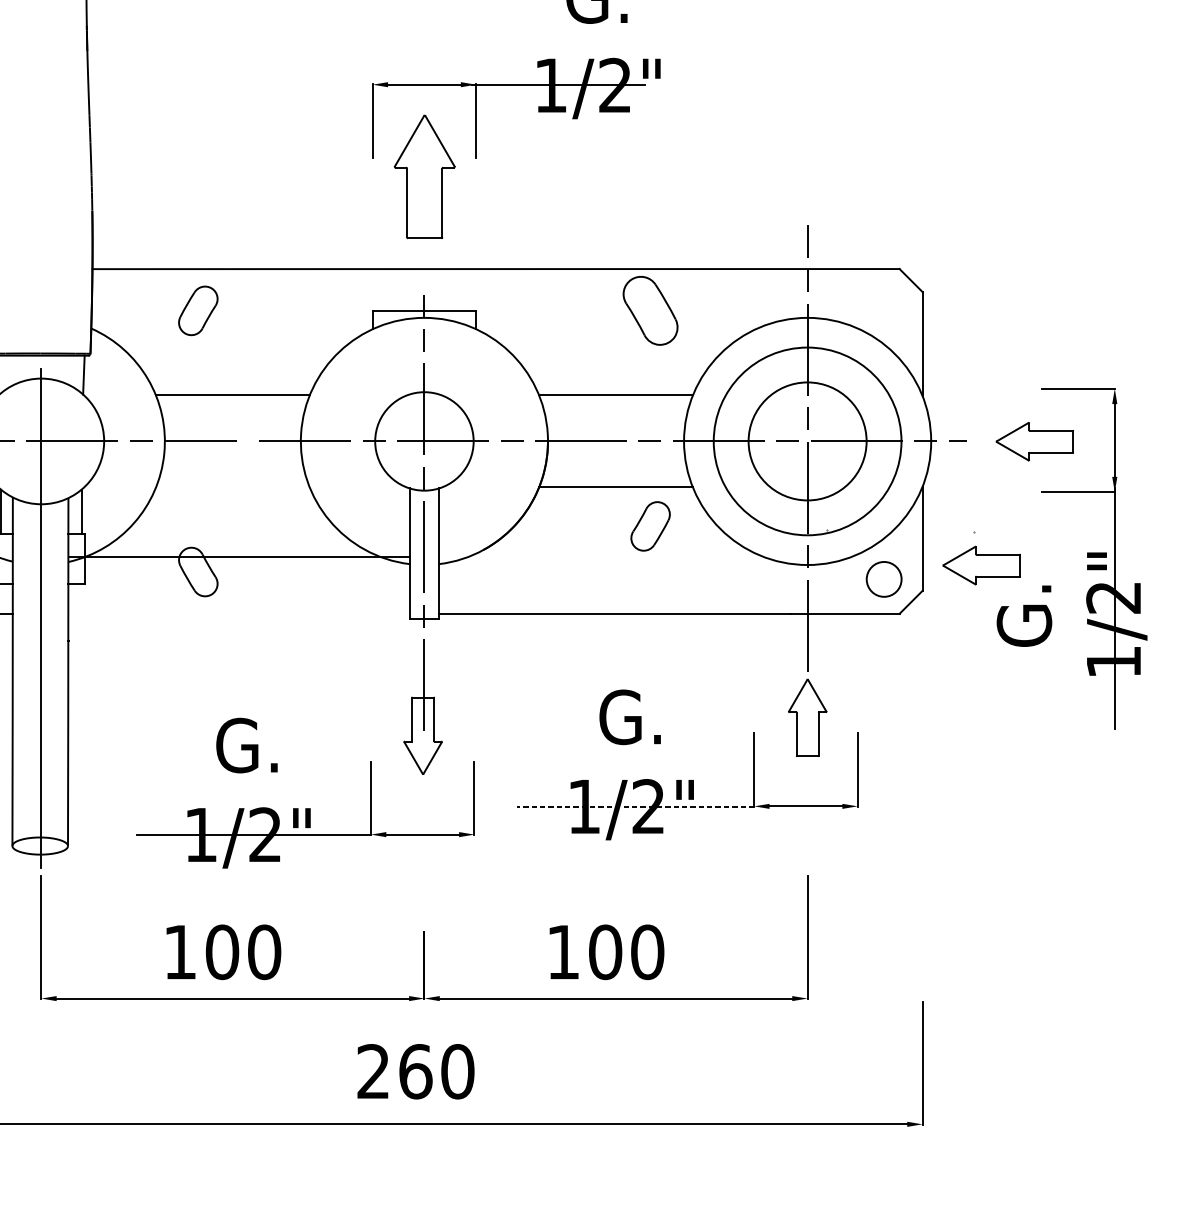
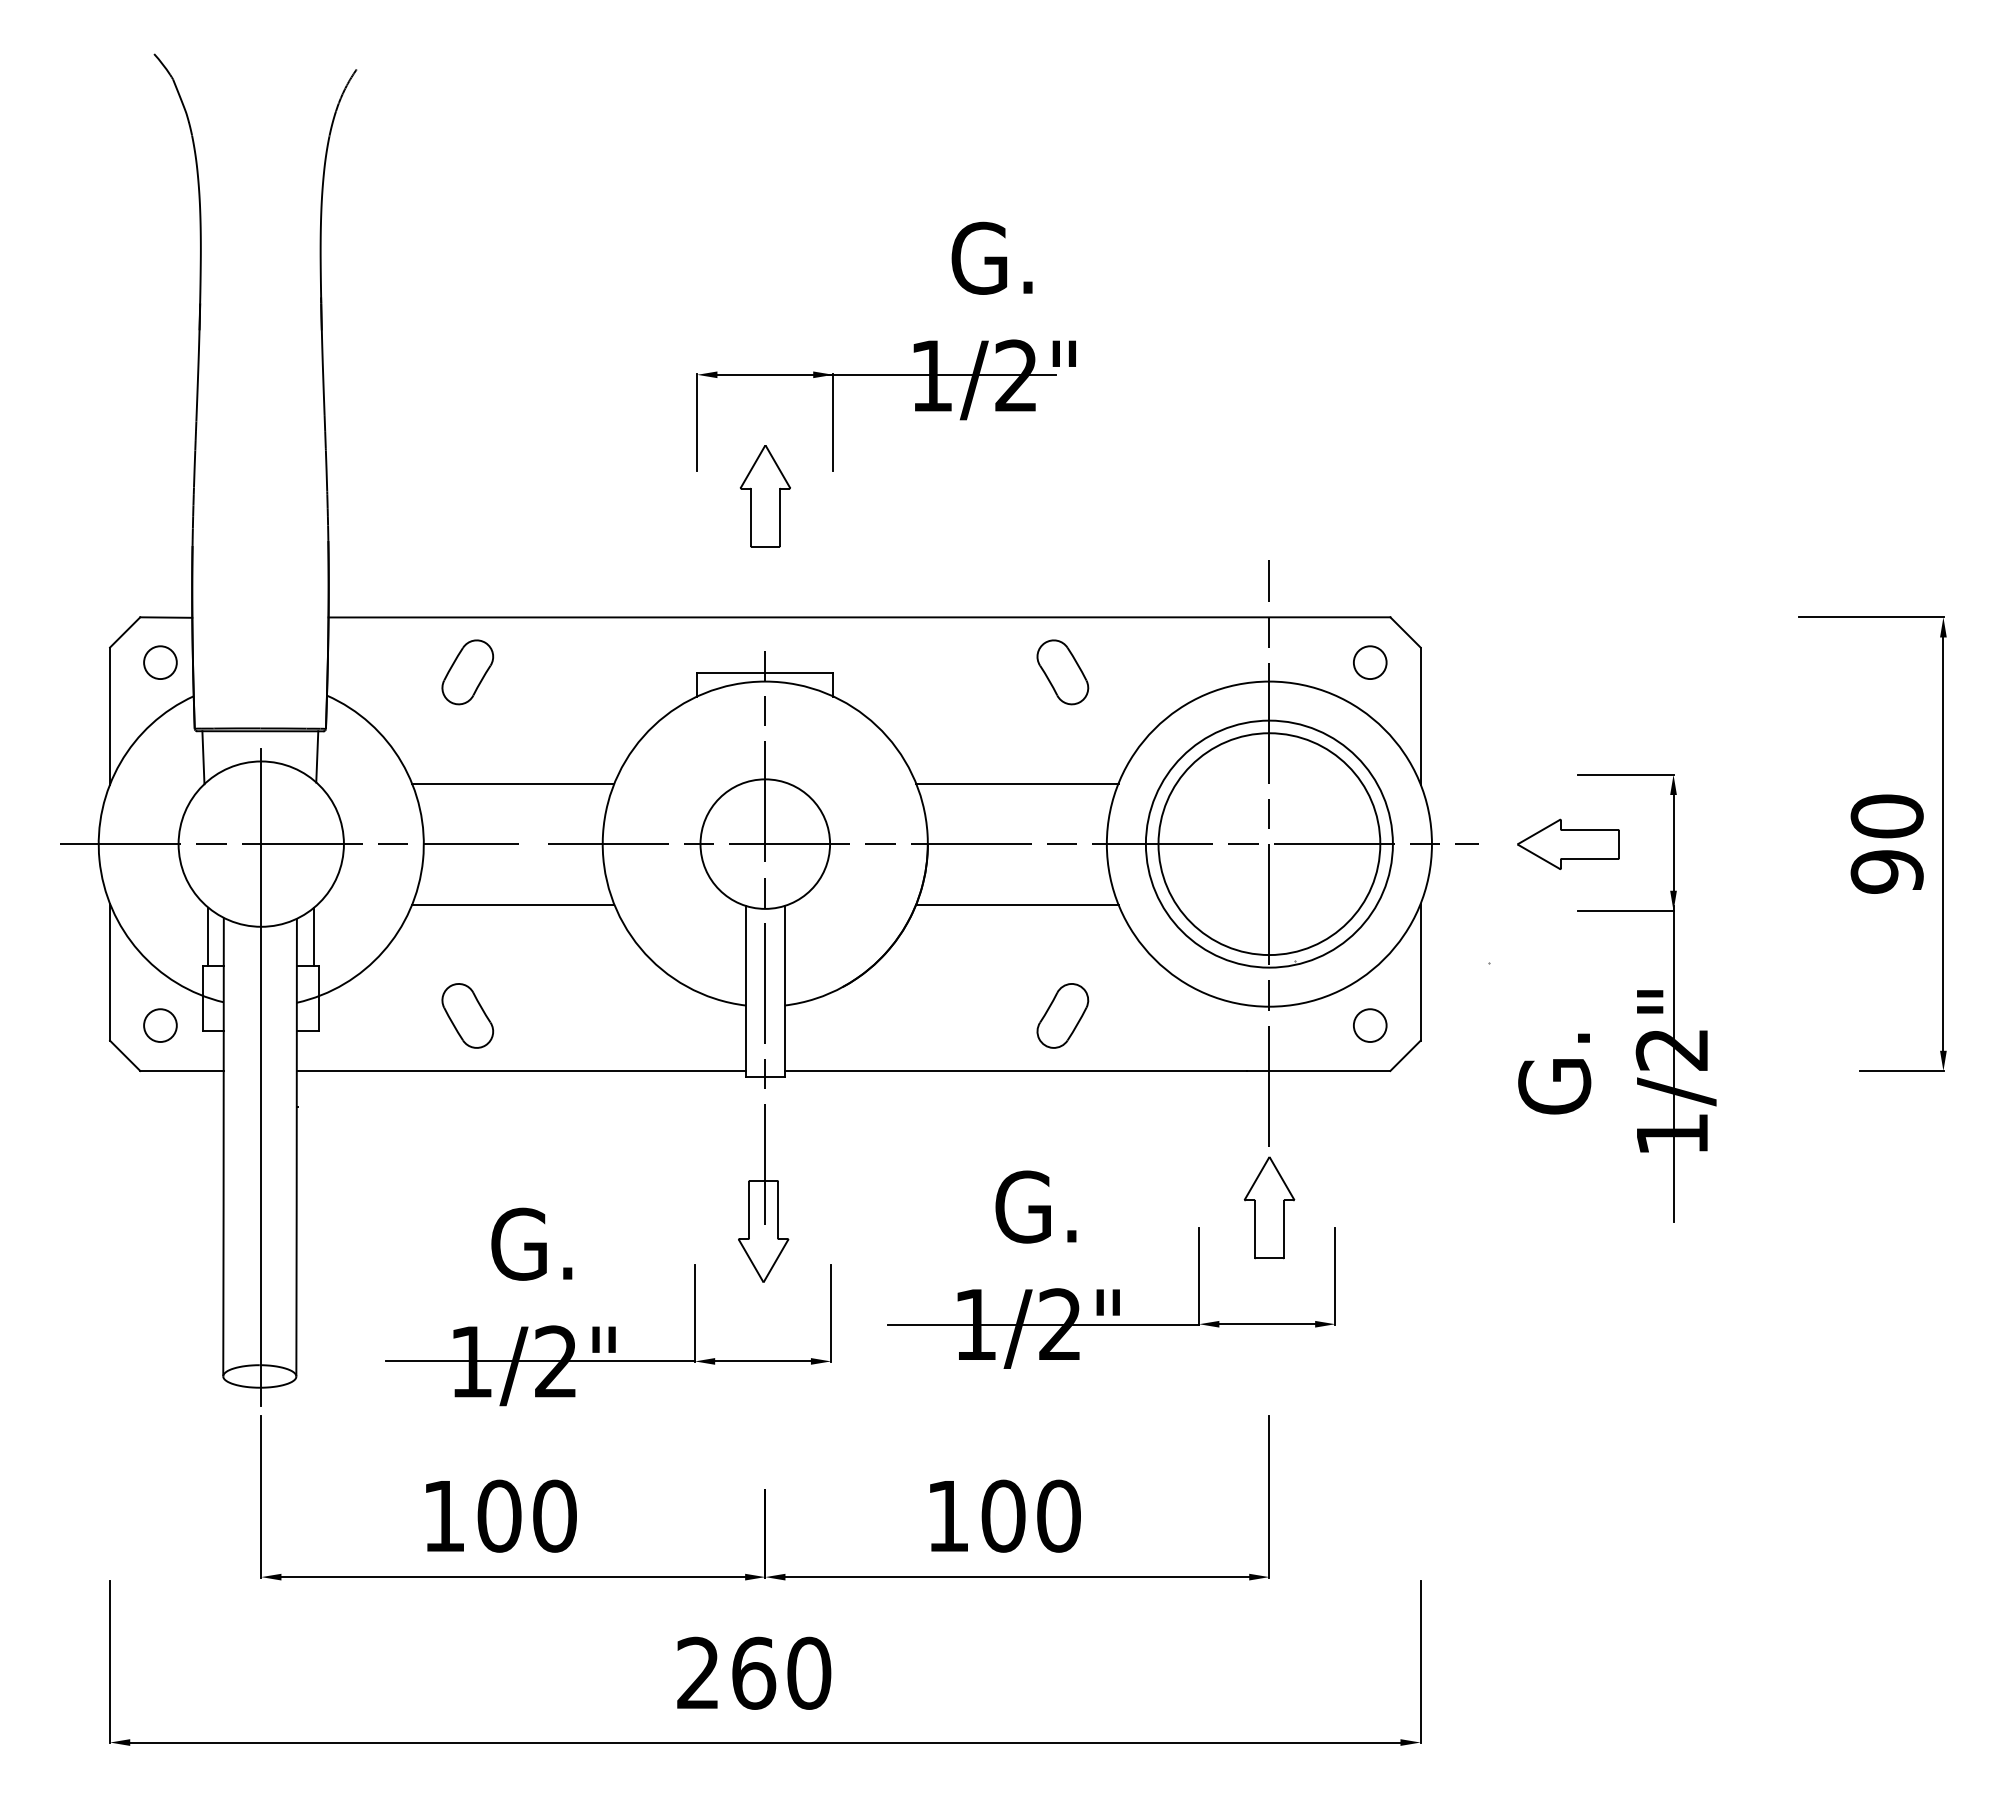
part: (423, 177) -> (764, 496), size x0.62
circle: (884, 303) -> (1370, 662), added
part: (650, 310) -> (1062, 672), size x0.71
circle: (807, 441) -> (1269, 844), size x1.43
line: (233, 487) -> (513, 904), added
part: (650, 526) -> (1062, 1015), moved
line: (239, 556) -> (521, 1070), moved
part: (981, 564) -> (1498, 1006), removed
circle: (884, 579) -> (1370, 1025), size x0.71
line: (635, 807) -> (1043, 1325), dashed -> solid

